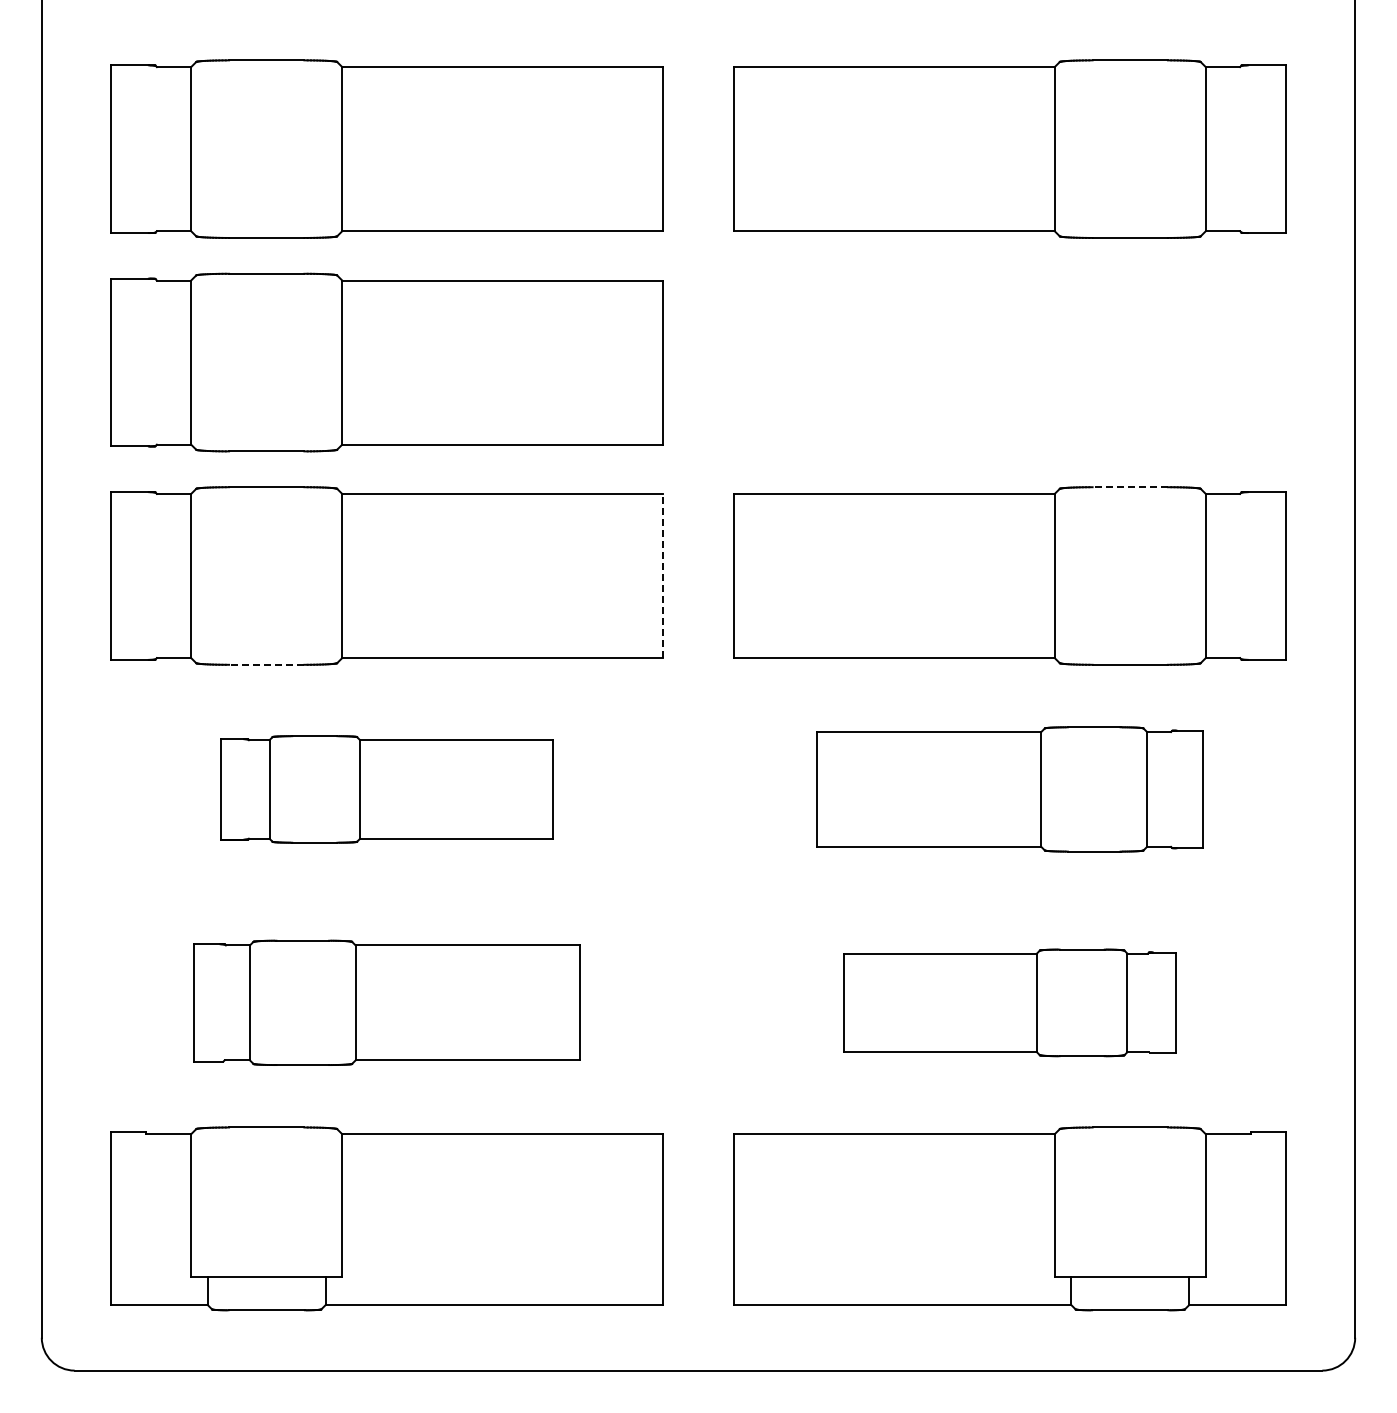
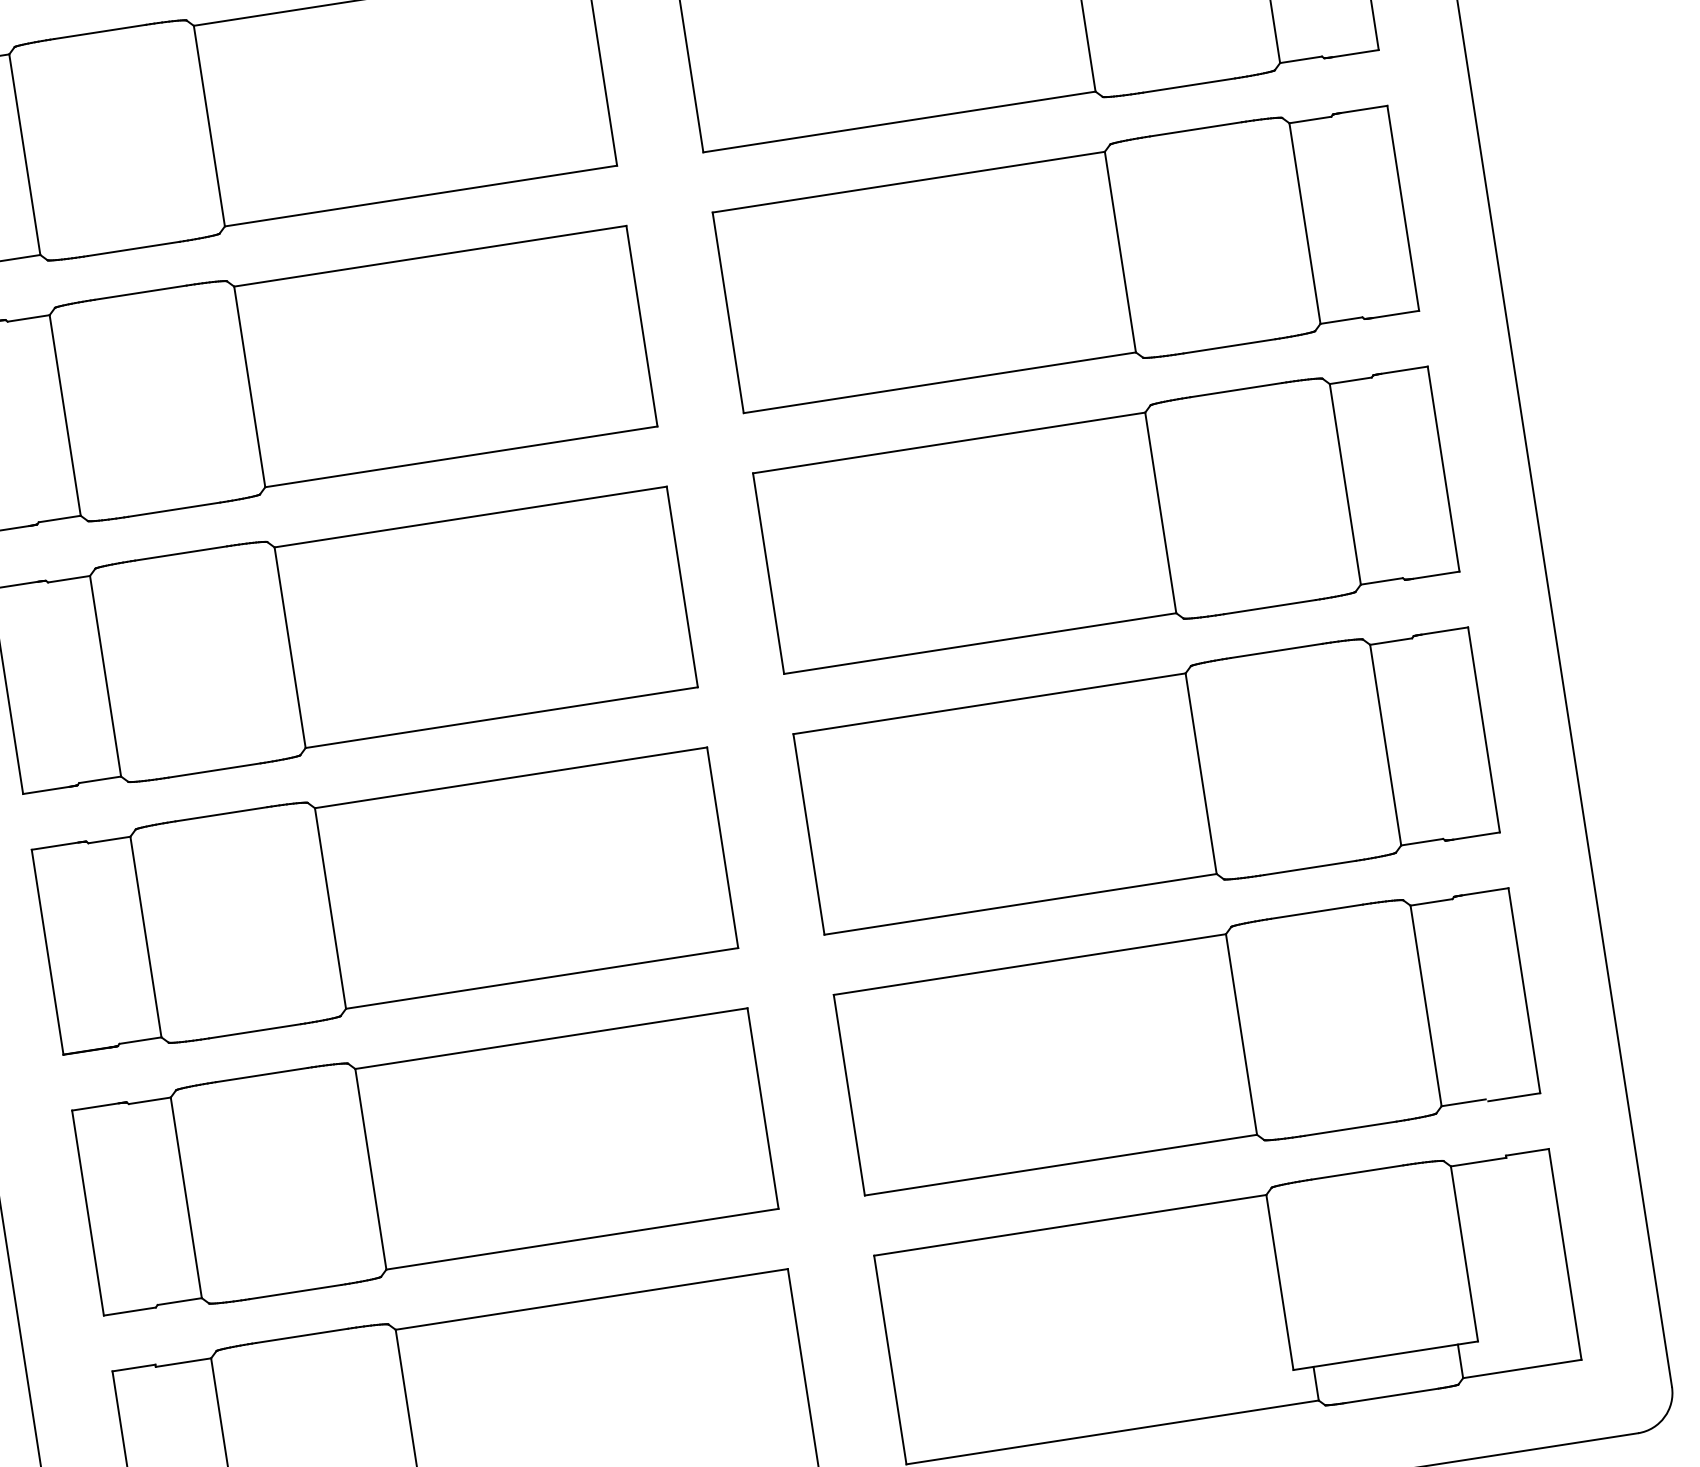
part: (1009, 362) -> (1065, 260), added
line: (1130, 487) -> (1236, 390), dashed -> solid
line: (663, 575) -> (682, 586), dashed -> solid
line: (266, 664) -> (214, 770), dashed -> solid
part: (386, 789) -> (384, 900), size x1.67
part: (1009, 789) -> (1145, 782), size x1.43
part: (386, 1002) -> (424, 1160), size x1.43
part: (1009, 1002) -> (1186, 1042), size x1.67

